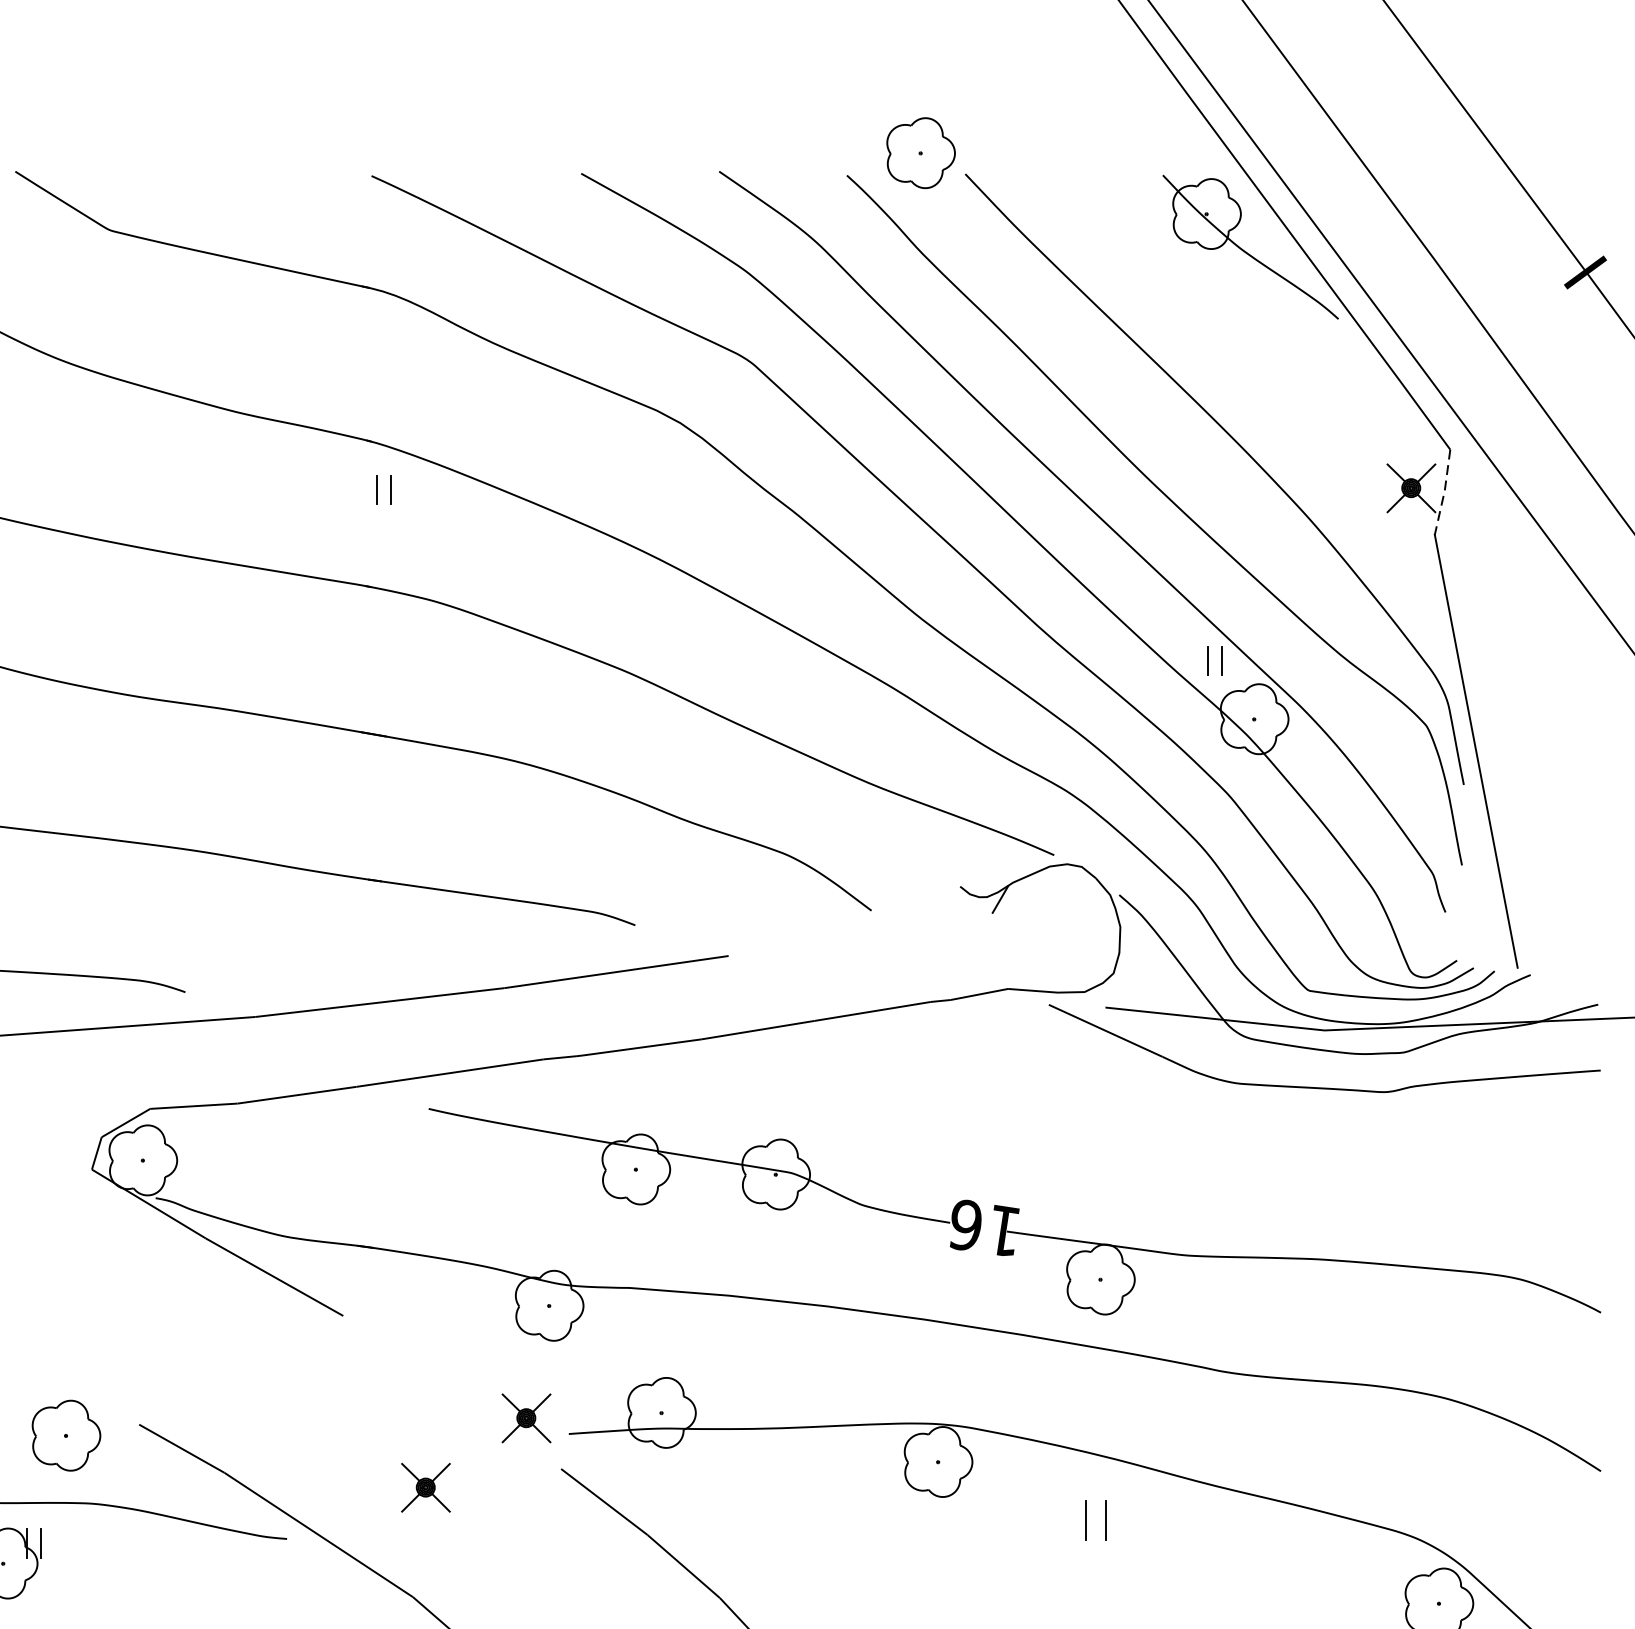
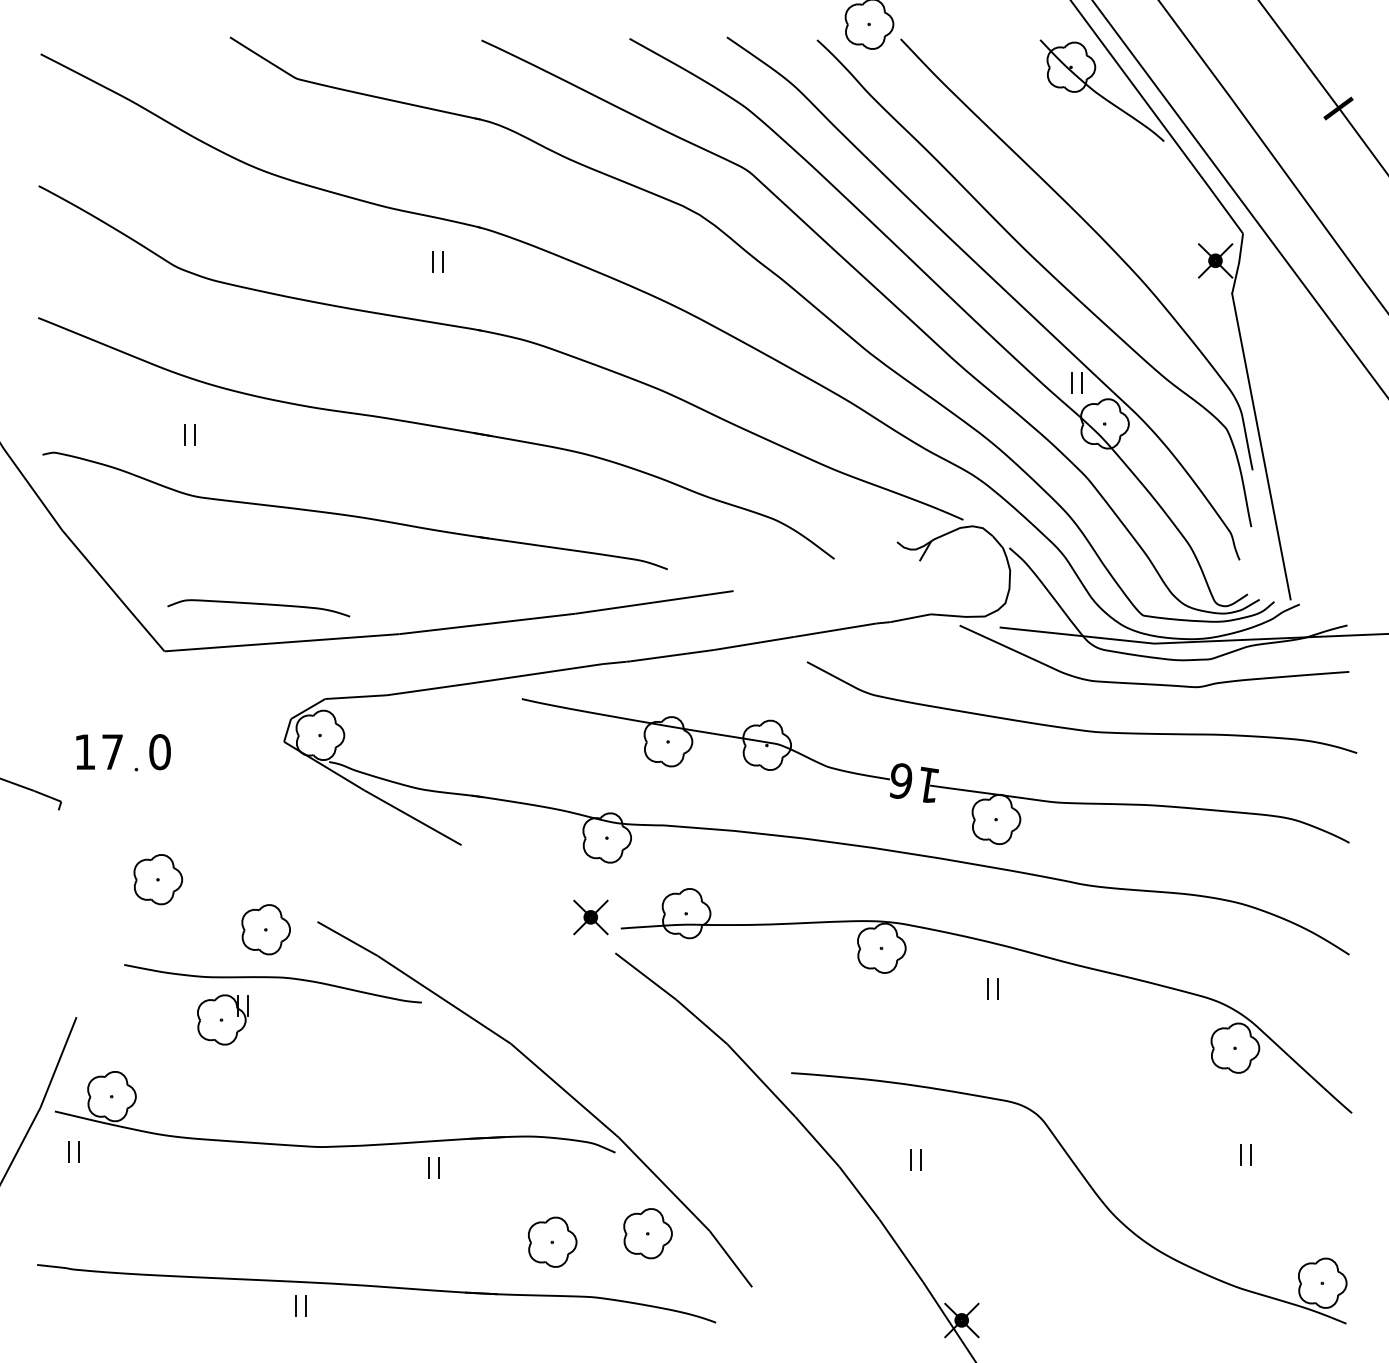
part: (382, 489) -> (437, 261), moved
line: (1443, 491) -> (1238, 263), dashed -> solid
curve: (1215, 1150) -> (1077, 728), added
part: (425, 1487) -> (519, 966), removed
part: (1095, 1518) -> (992, 988), size x0.71

